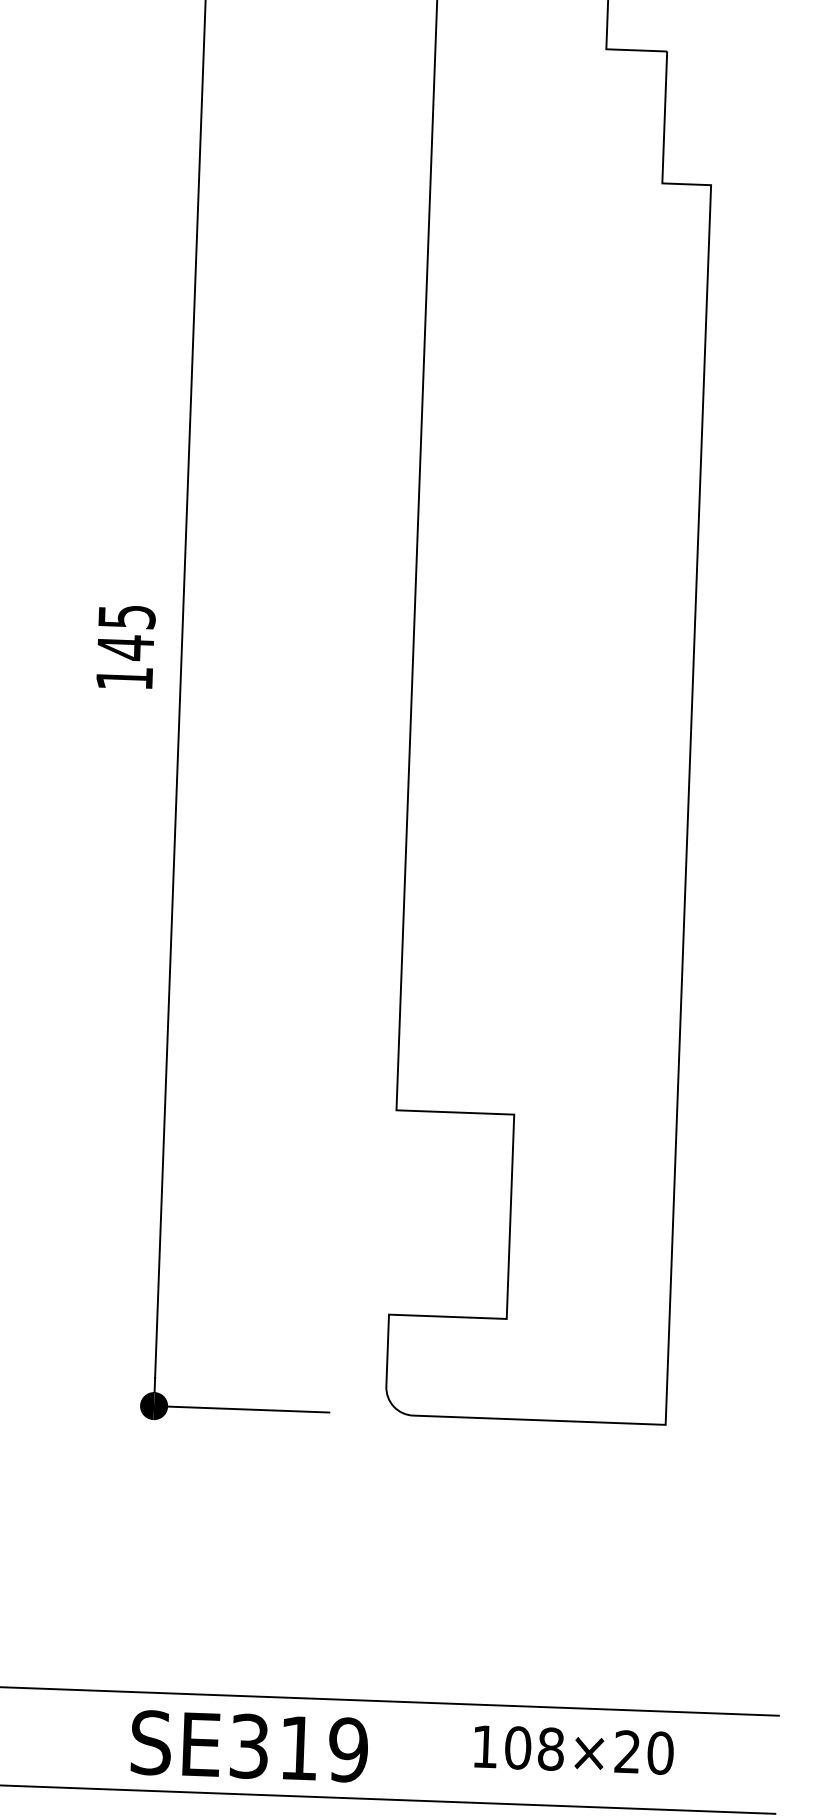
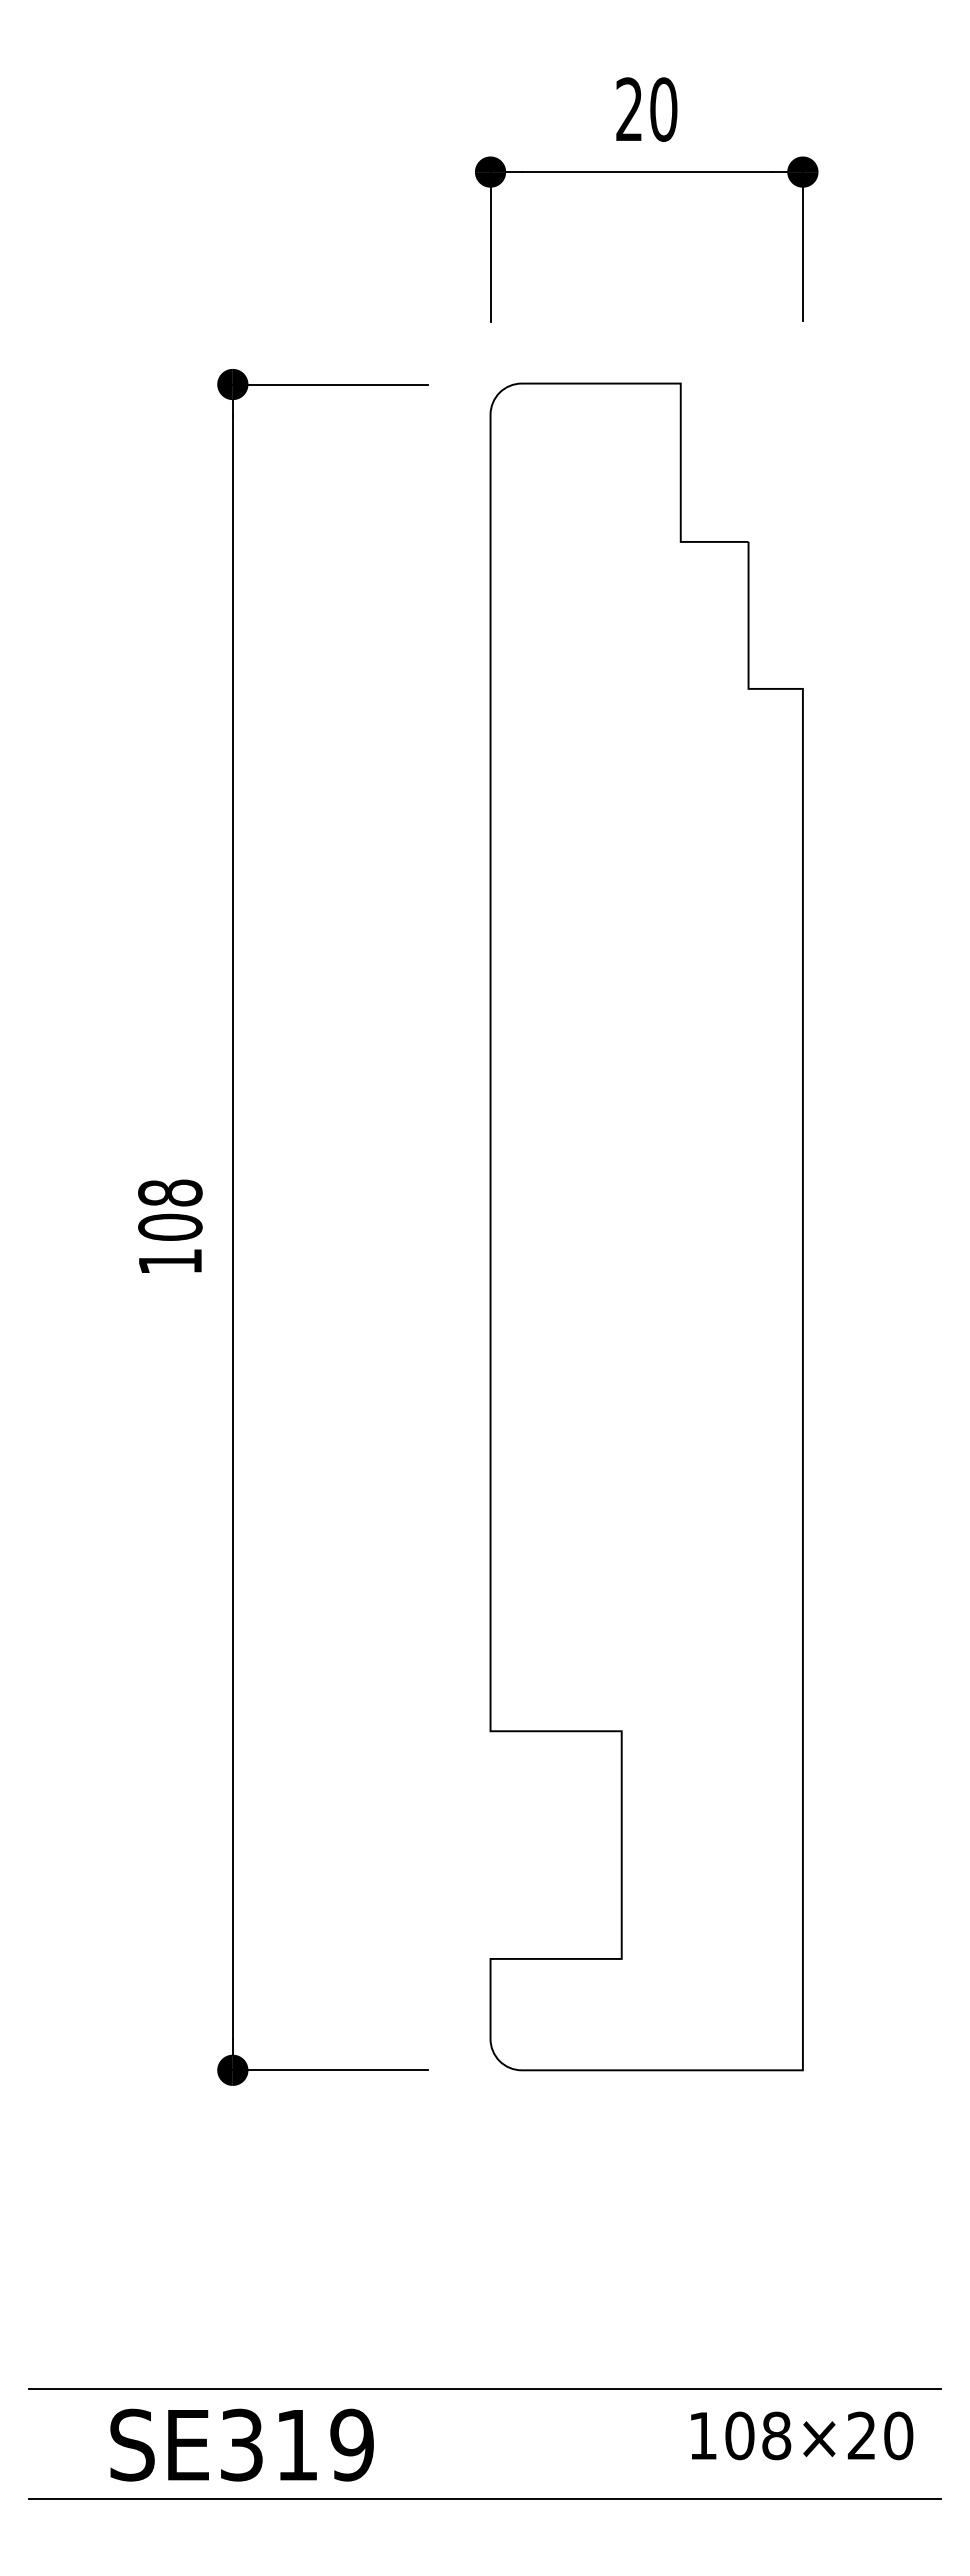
text: (126, 632) -> (170, 1210), 145 -> 108
text: (249, 1745) -> (241, 2444), moved
text: (574, 1749) -> (802, 2435), moved

